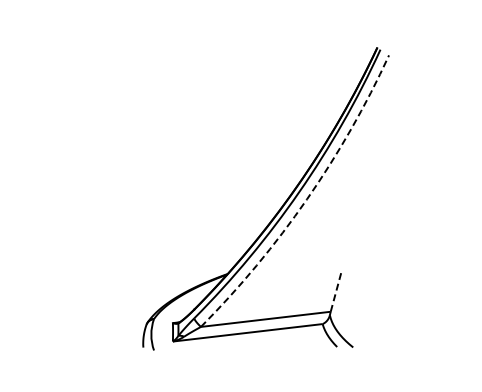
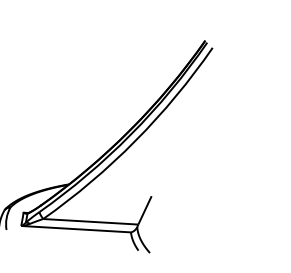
arc: (306, 199) -> (135, 140), dashed -> solid
line: (336, 291) -> (145, 210), dashed -> solid

